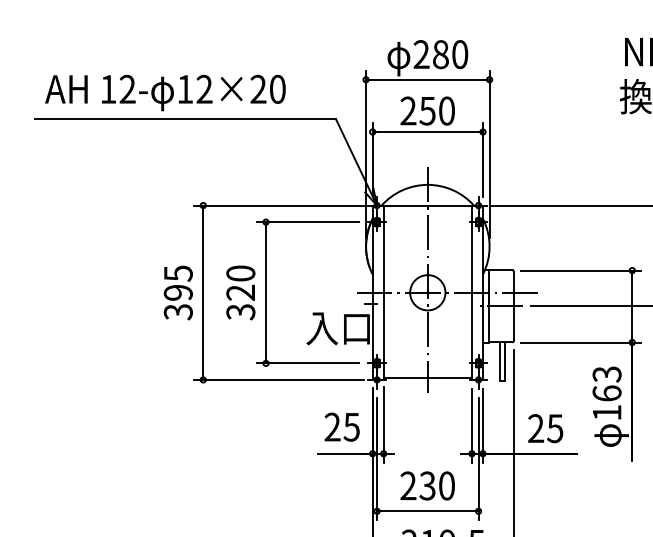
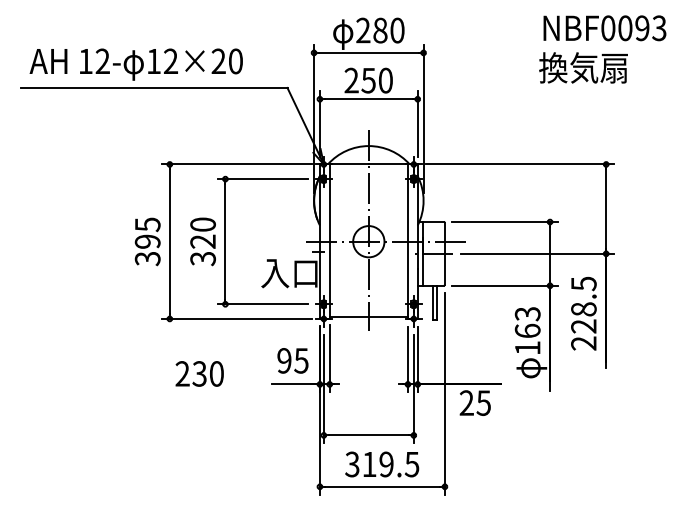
text: (332, 426) -> (284, 360), 25 -> 95
text: (544, 427) -> (474, 402), moved
text: (427, 485) -> (199, 373), moved

